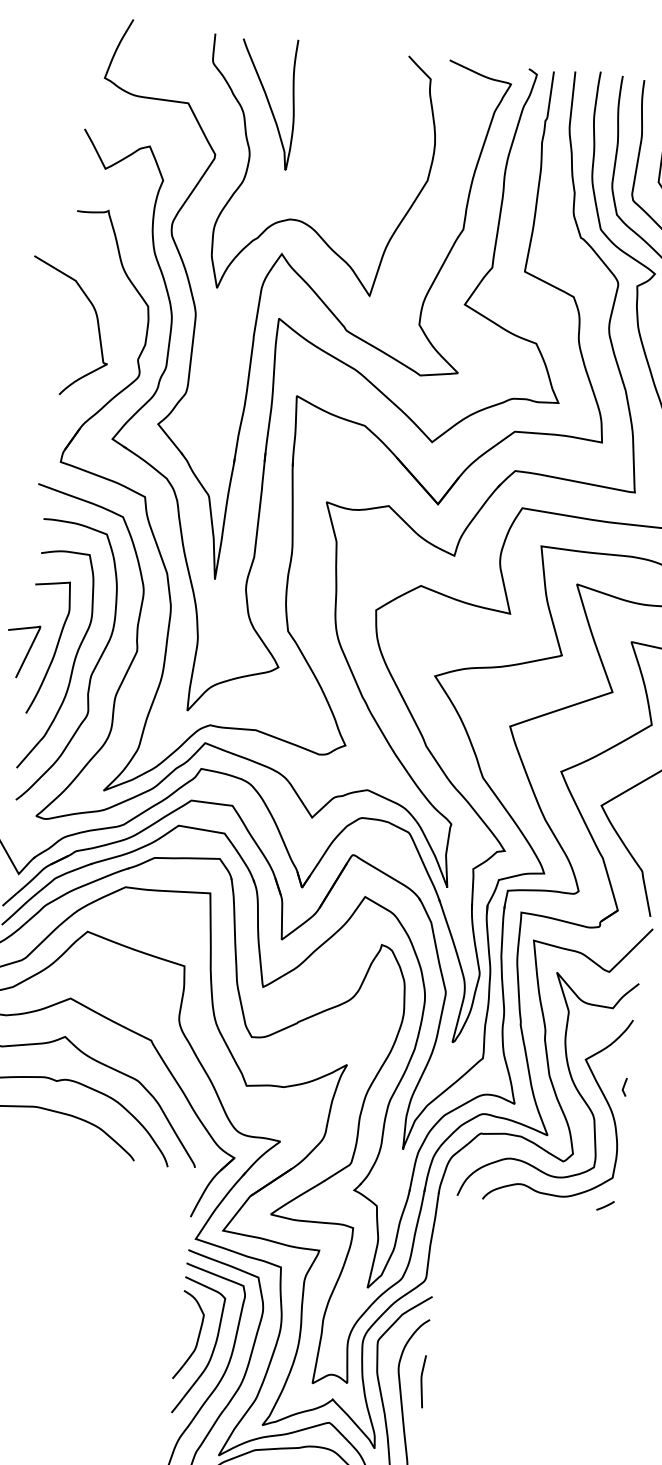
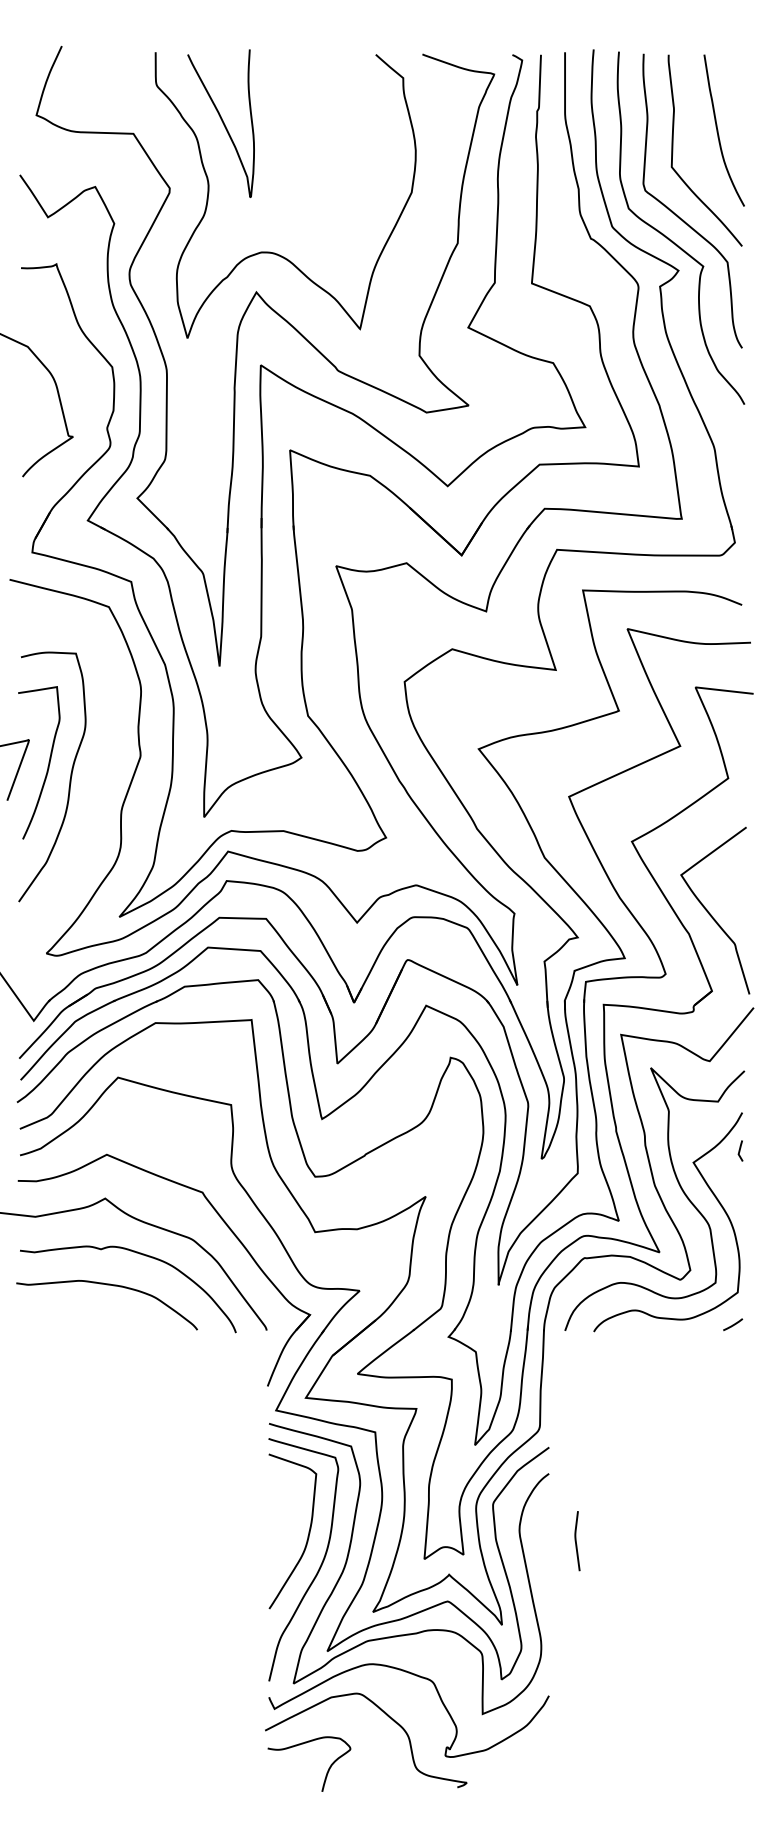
curve: (91, 673) -> (91, 786), removed
curve: (624, 1086) -> (740, 1150), moved
curve: (197, 1338) -> (289, 1522), removed
curve: (422, 1381) -> (576, 1541), moved

